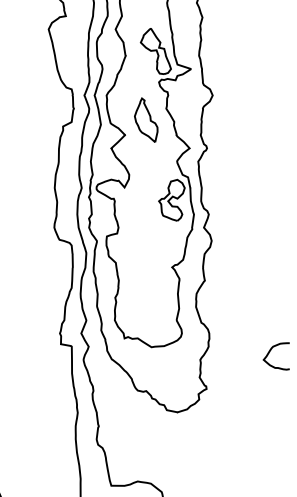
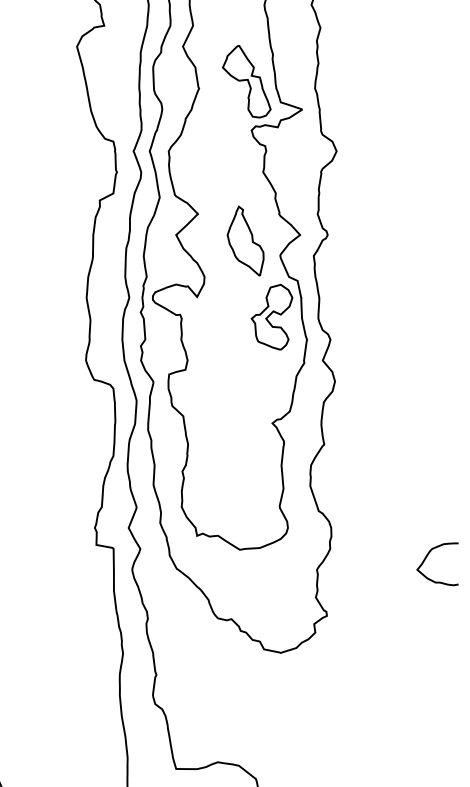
part: (146, 119) -> (246, 239), moved

